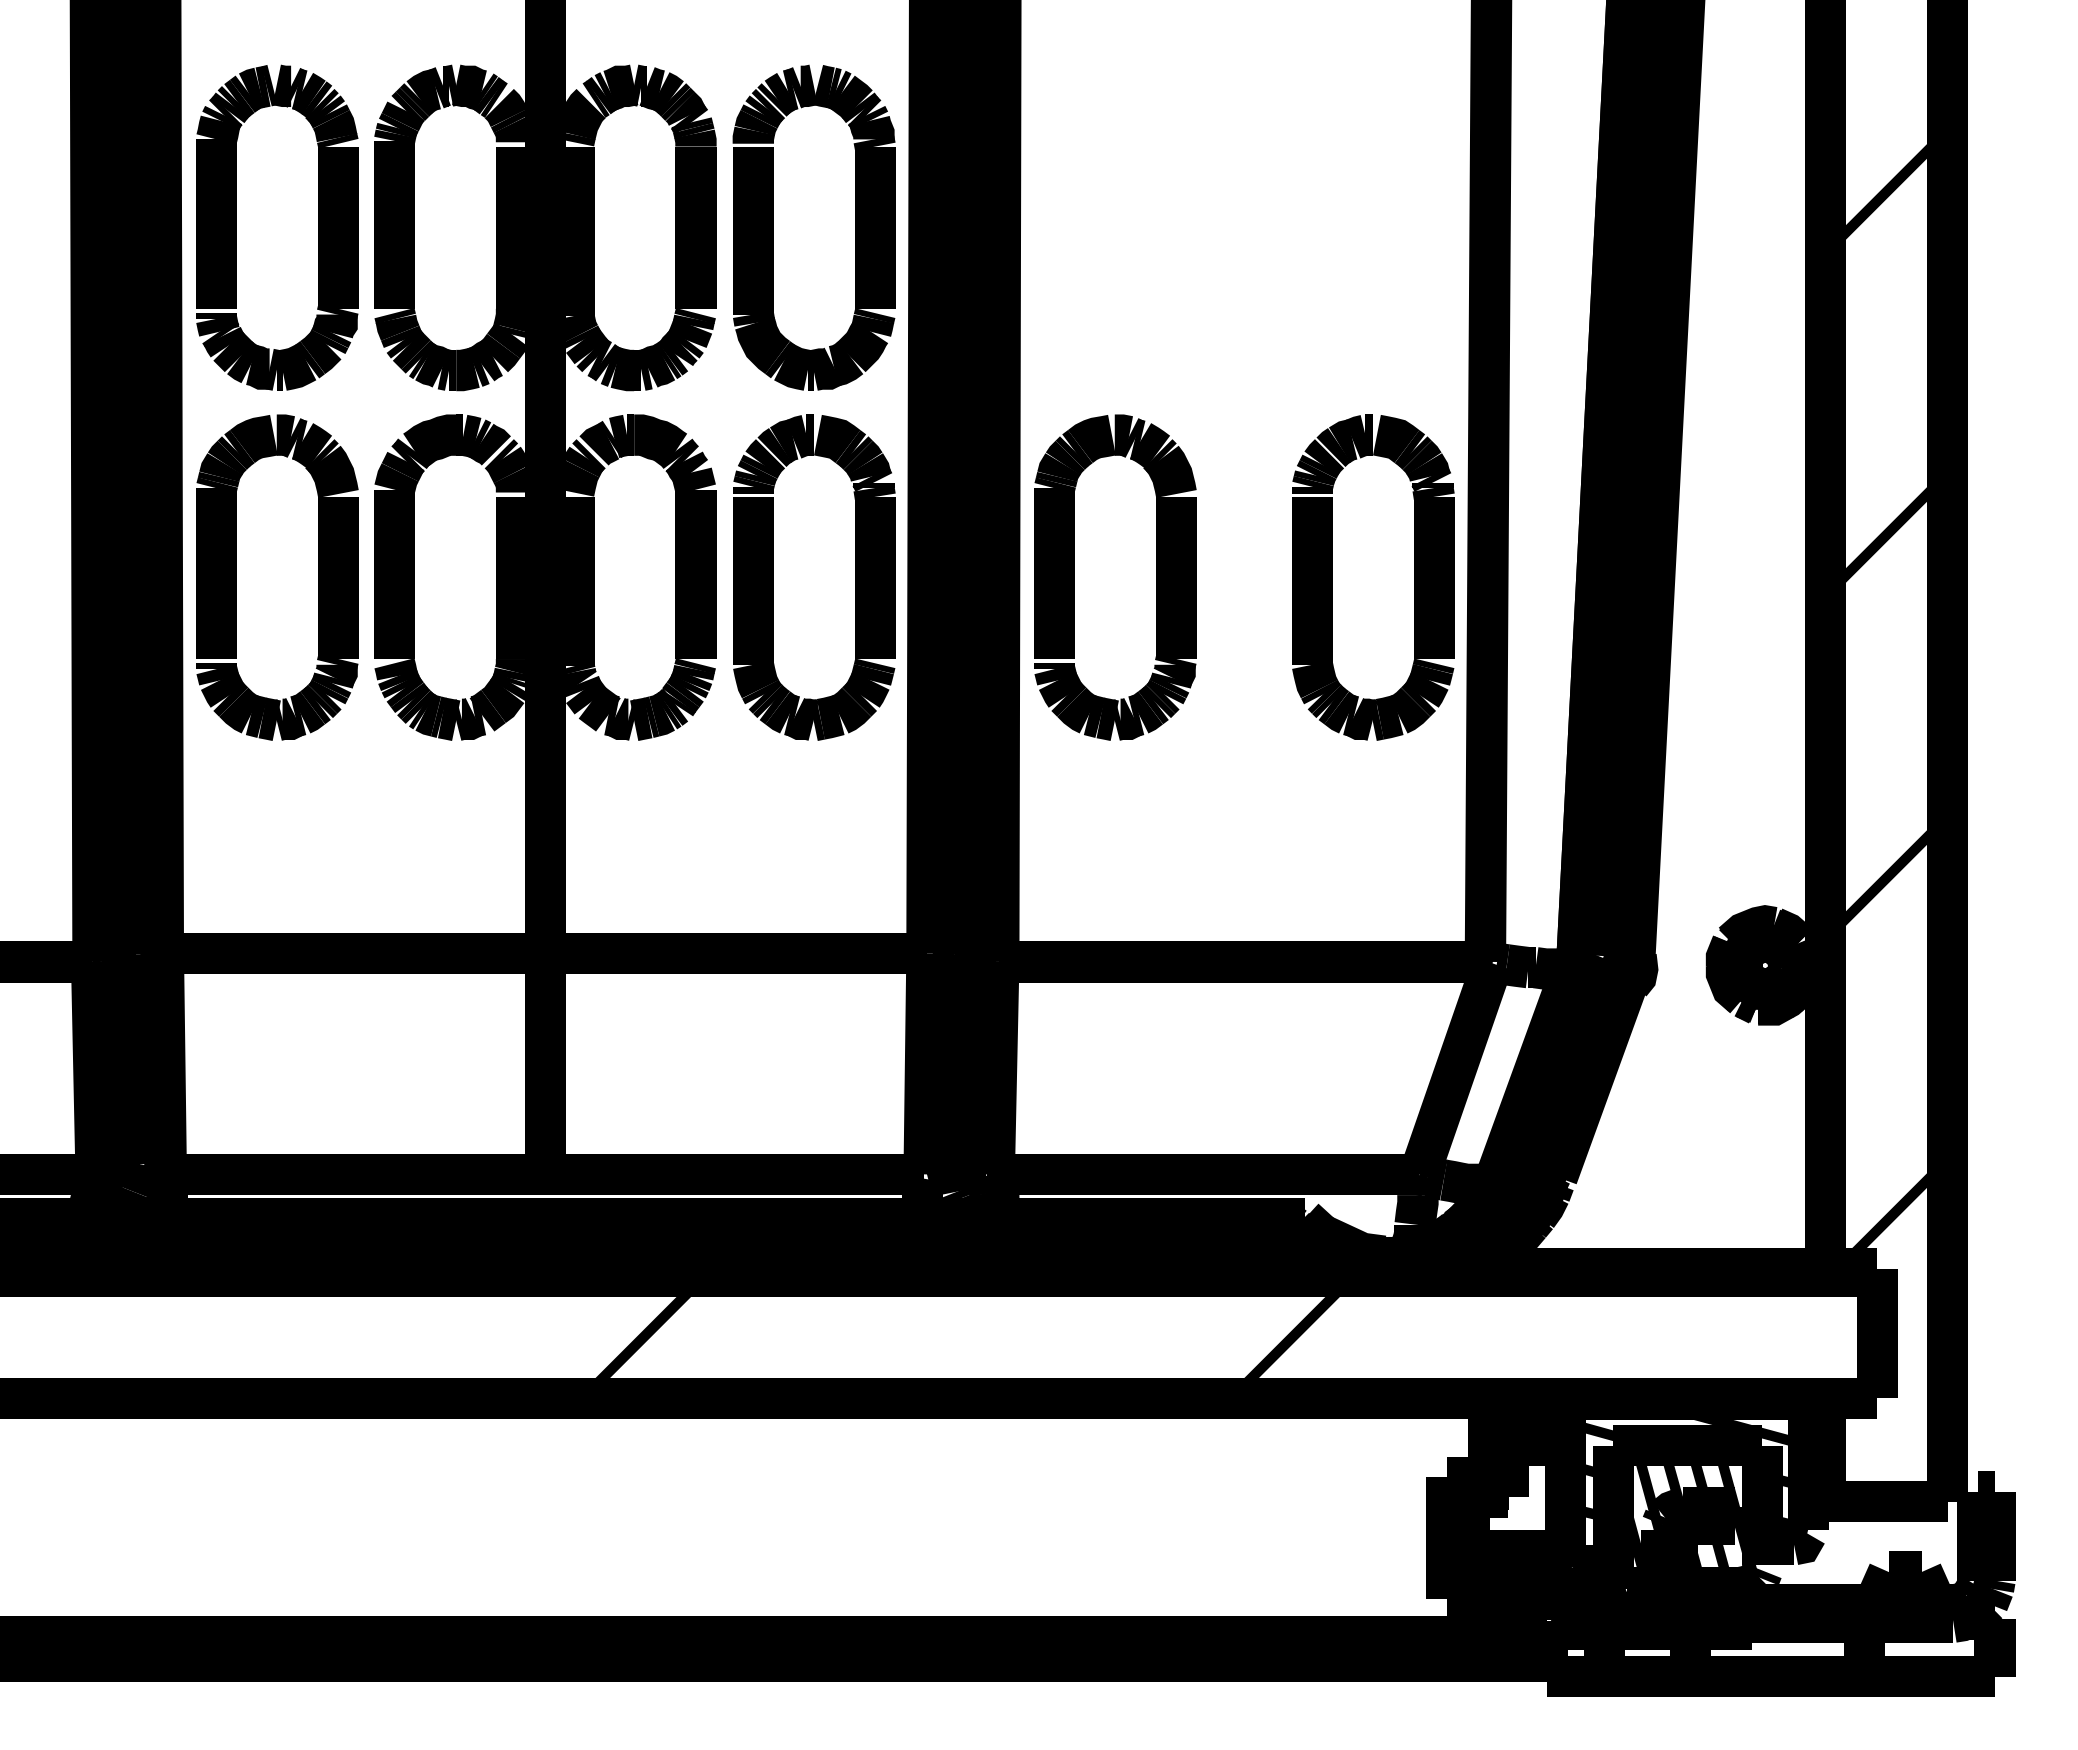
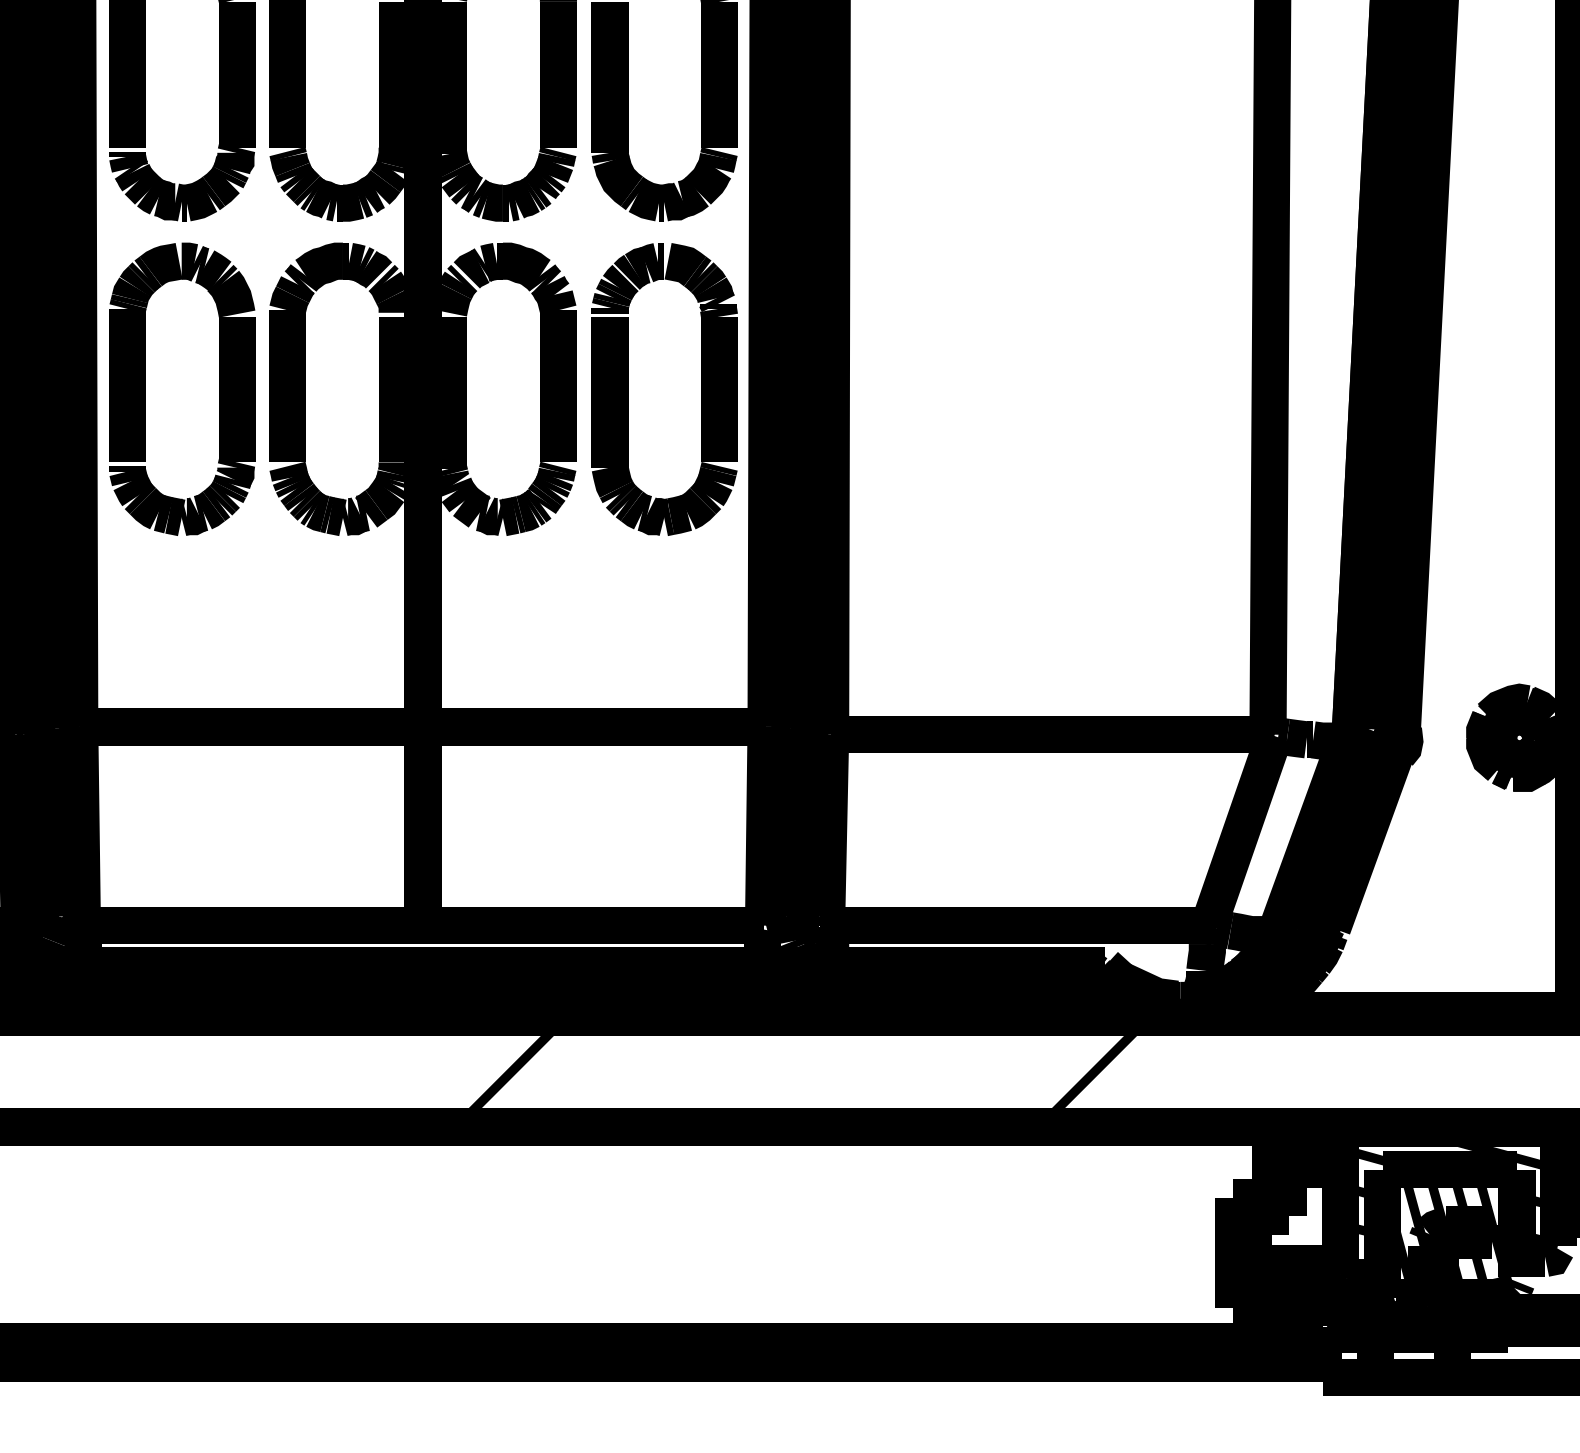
part: (1074, 577) -> (898, 389), removed
part: (1332, 577) -> (1130, 389), removed

